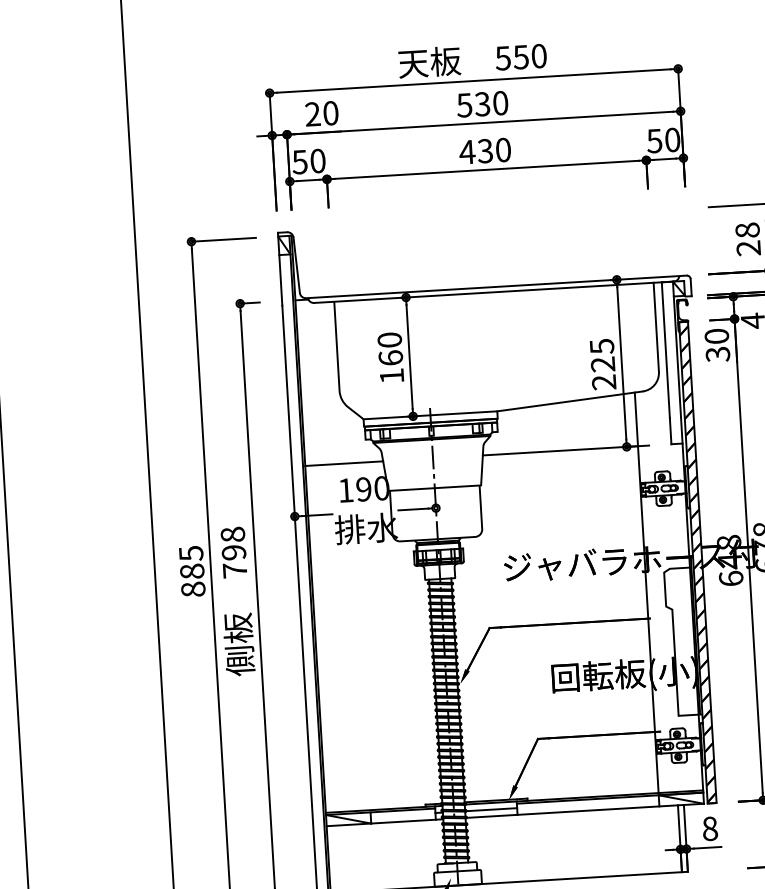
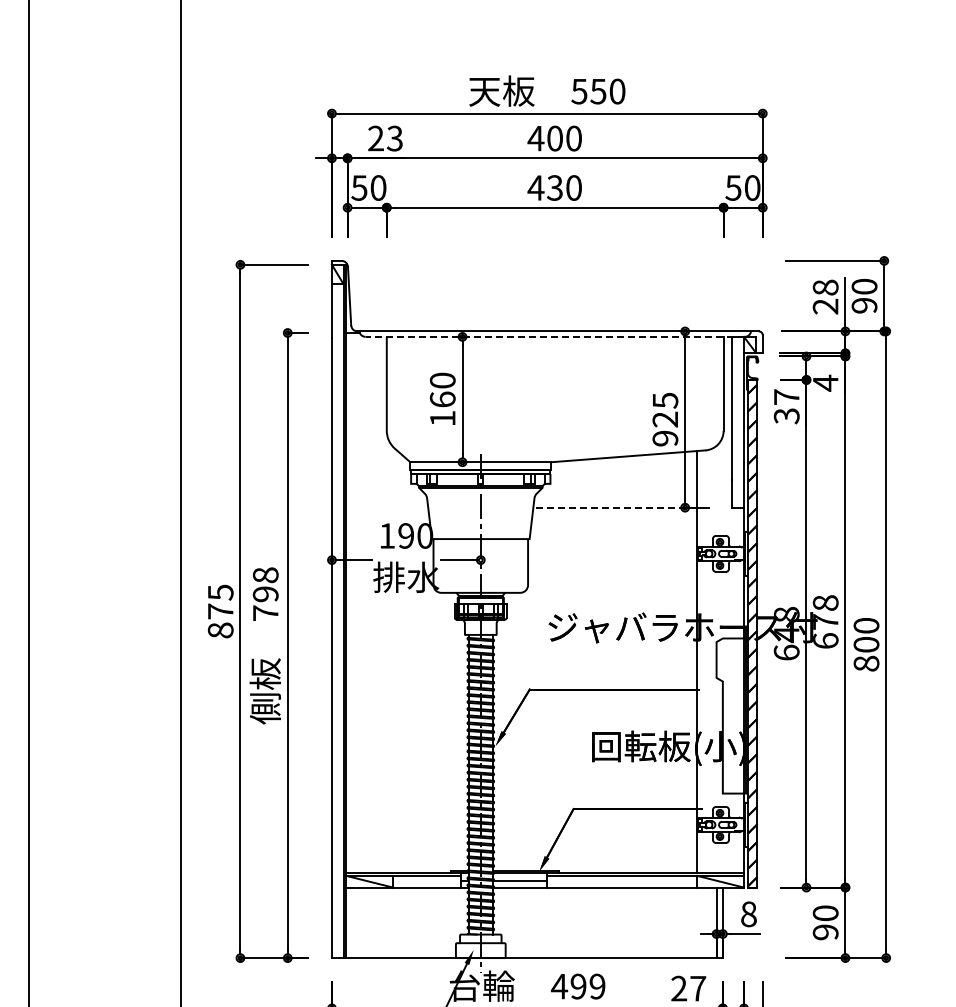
text: (472, 104) -> (544, 138), 530 -> 400
text: (330, 113) -> (394, 138), 20 -> 23
line: (494, 291) -> (555, 336), solid -> dashed
text: (716, 335) -> (786, 396), 30 -> 37
text: (604, 382) -> (665, 438), 225 -> 925
line: (560, 450) -> (615, 507), solid -> dashed
line: (344, 463) -> (387, 507), removed
text: (192, 571) -> (220, 611), 885 -> 875

